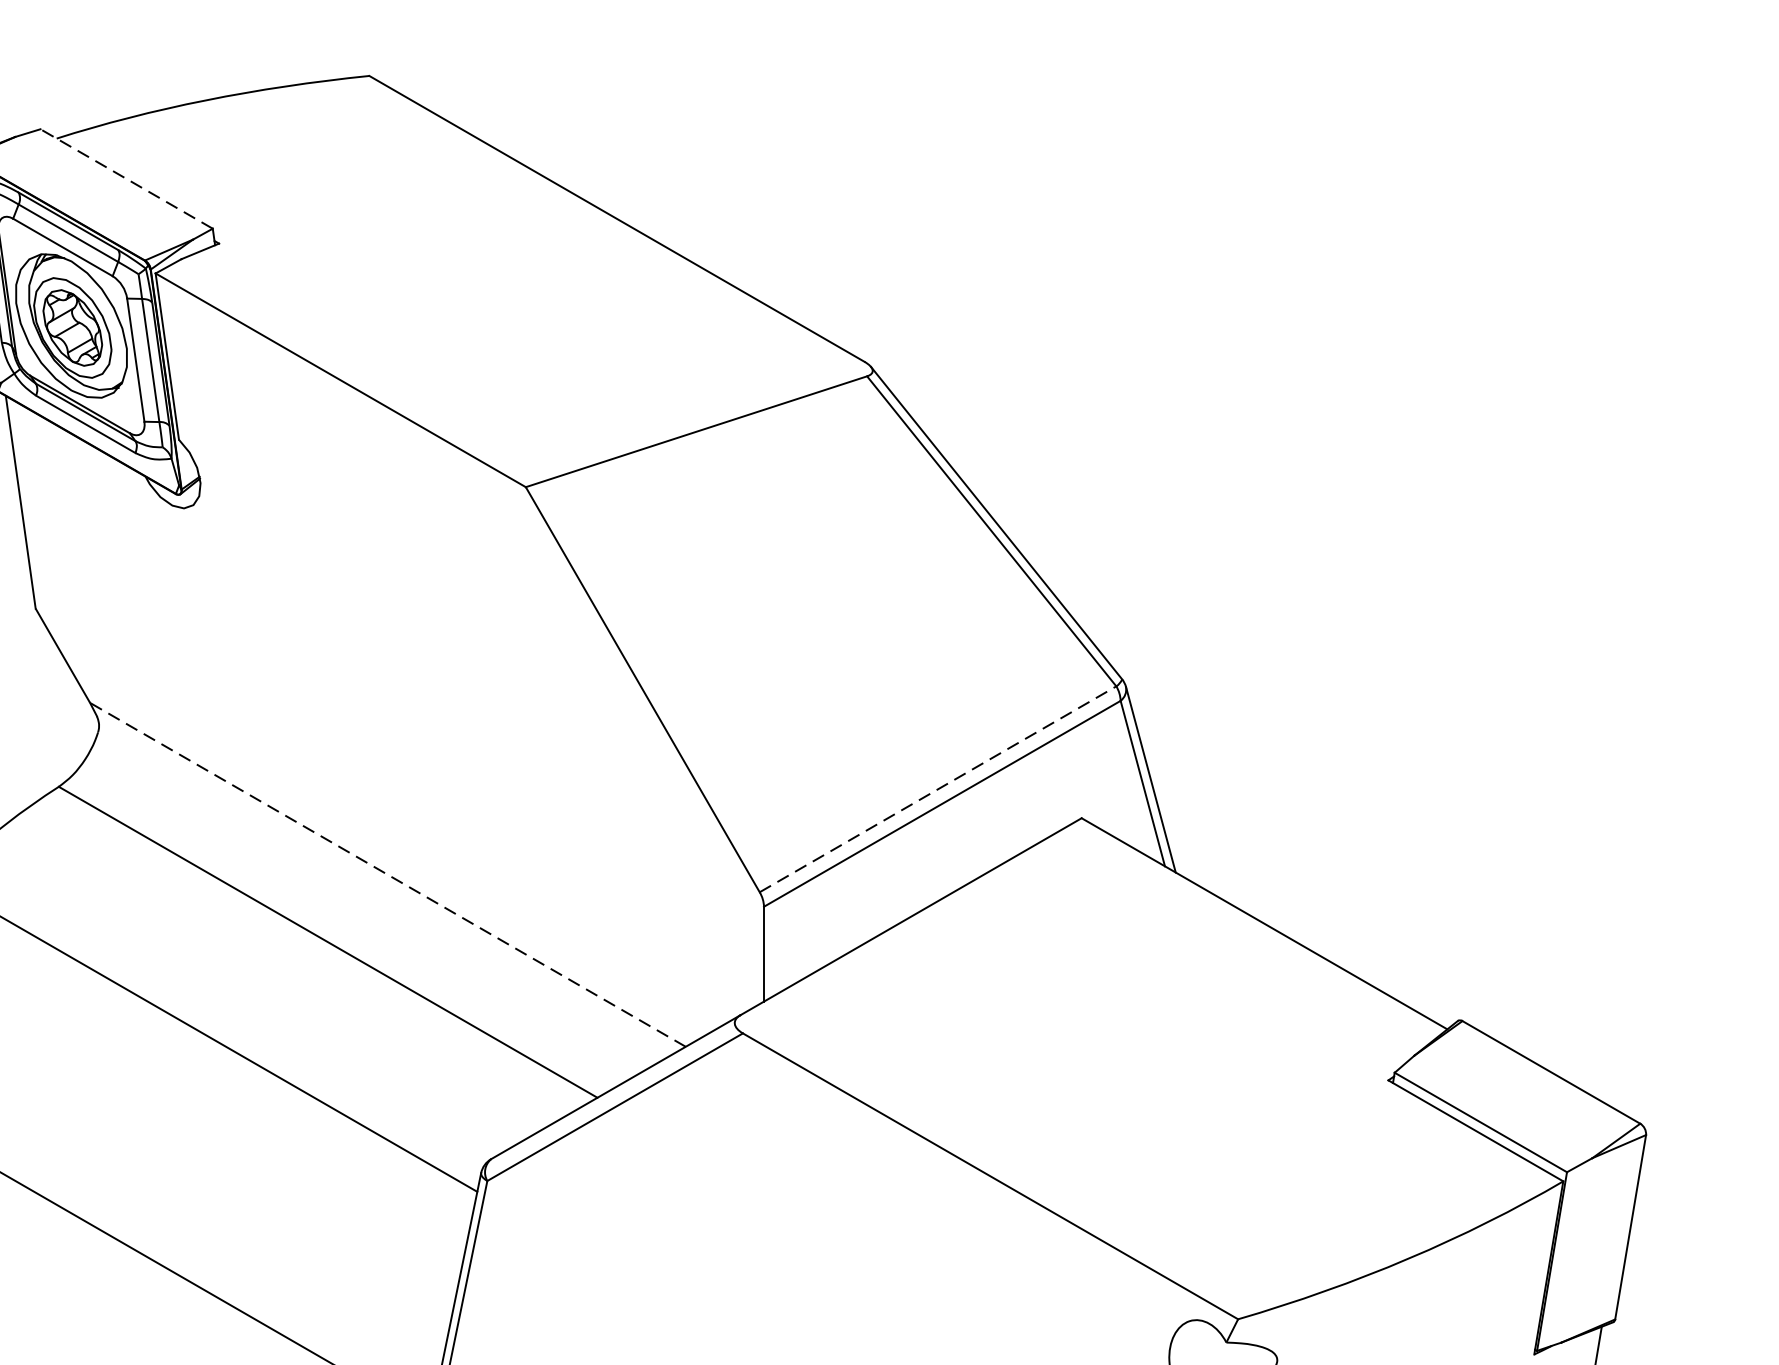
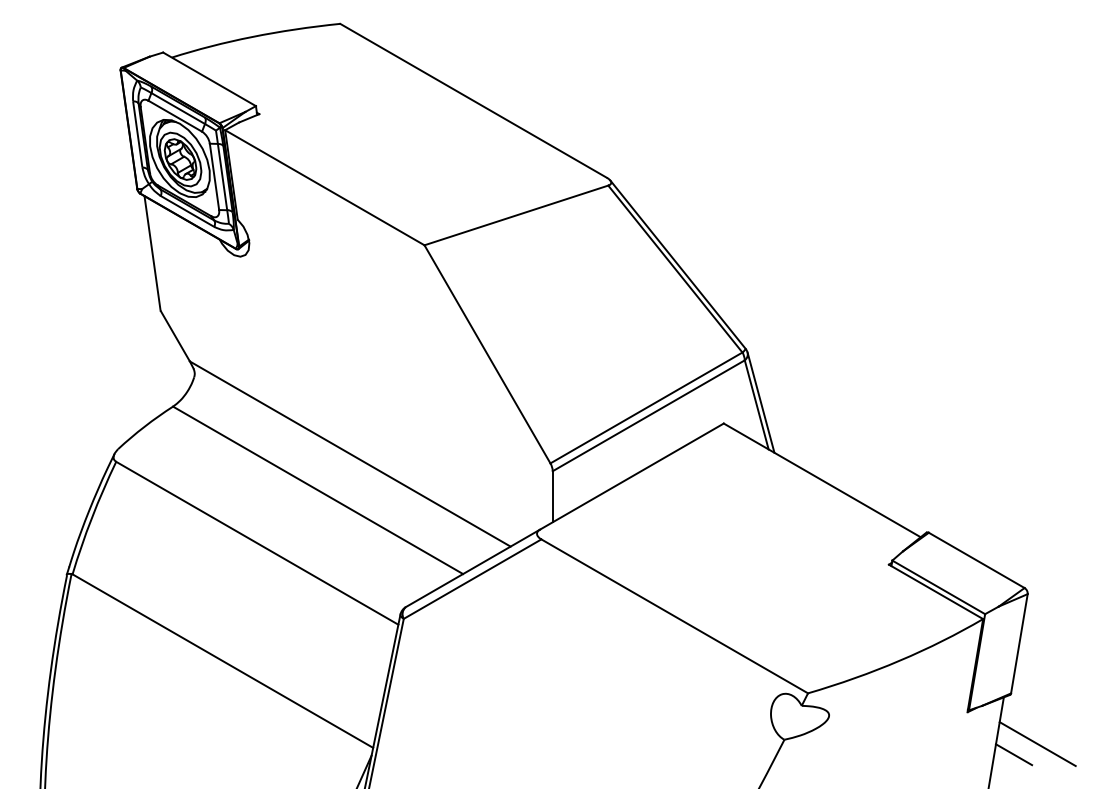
line: (126, 179) -> (209, 79), dashed -> solid
line: (938, 788) -> (646, 407), dashed -> solid
line: (386, 873) -> (349, 453), dashed -> solid

